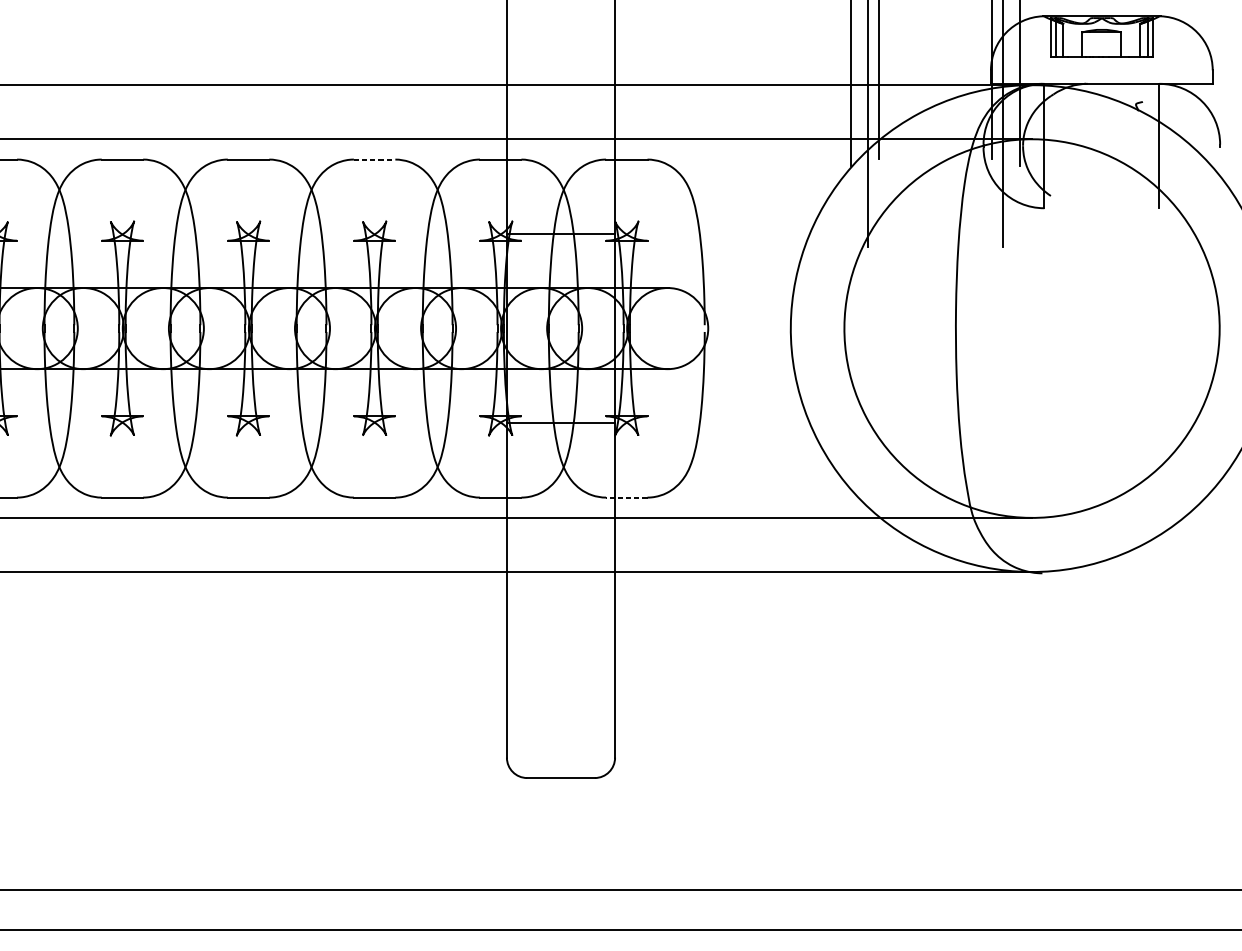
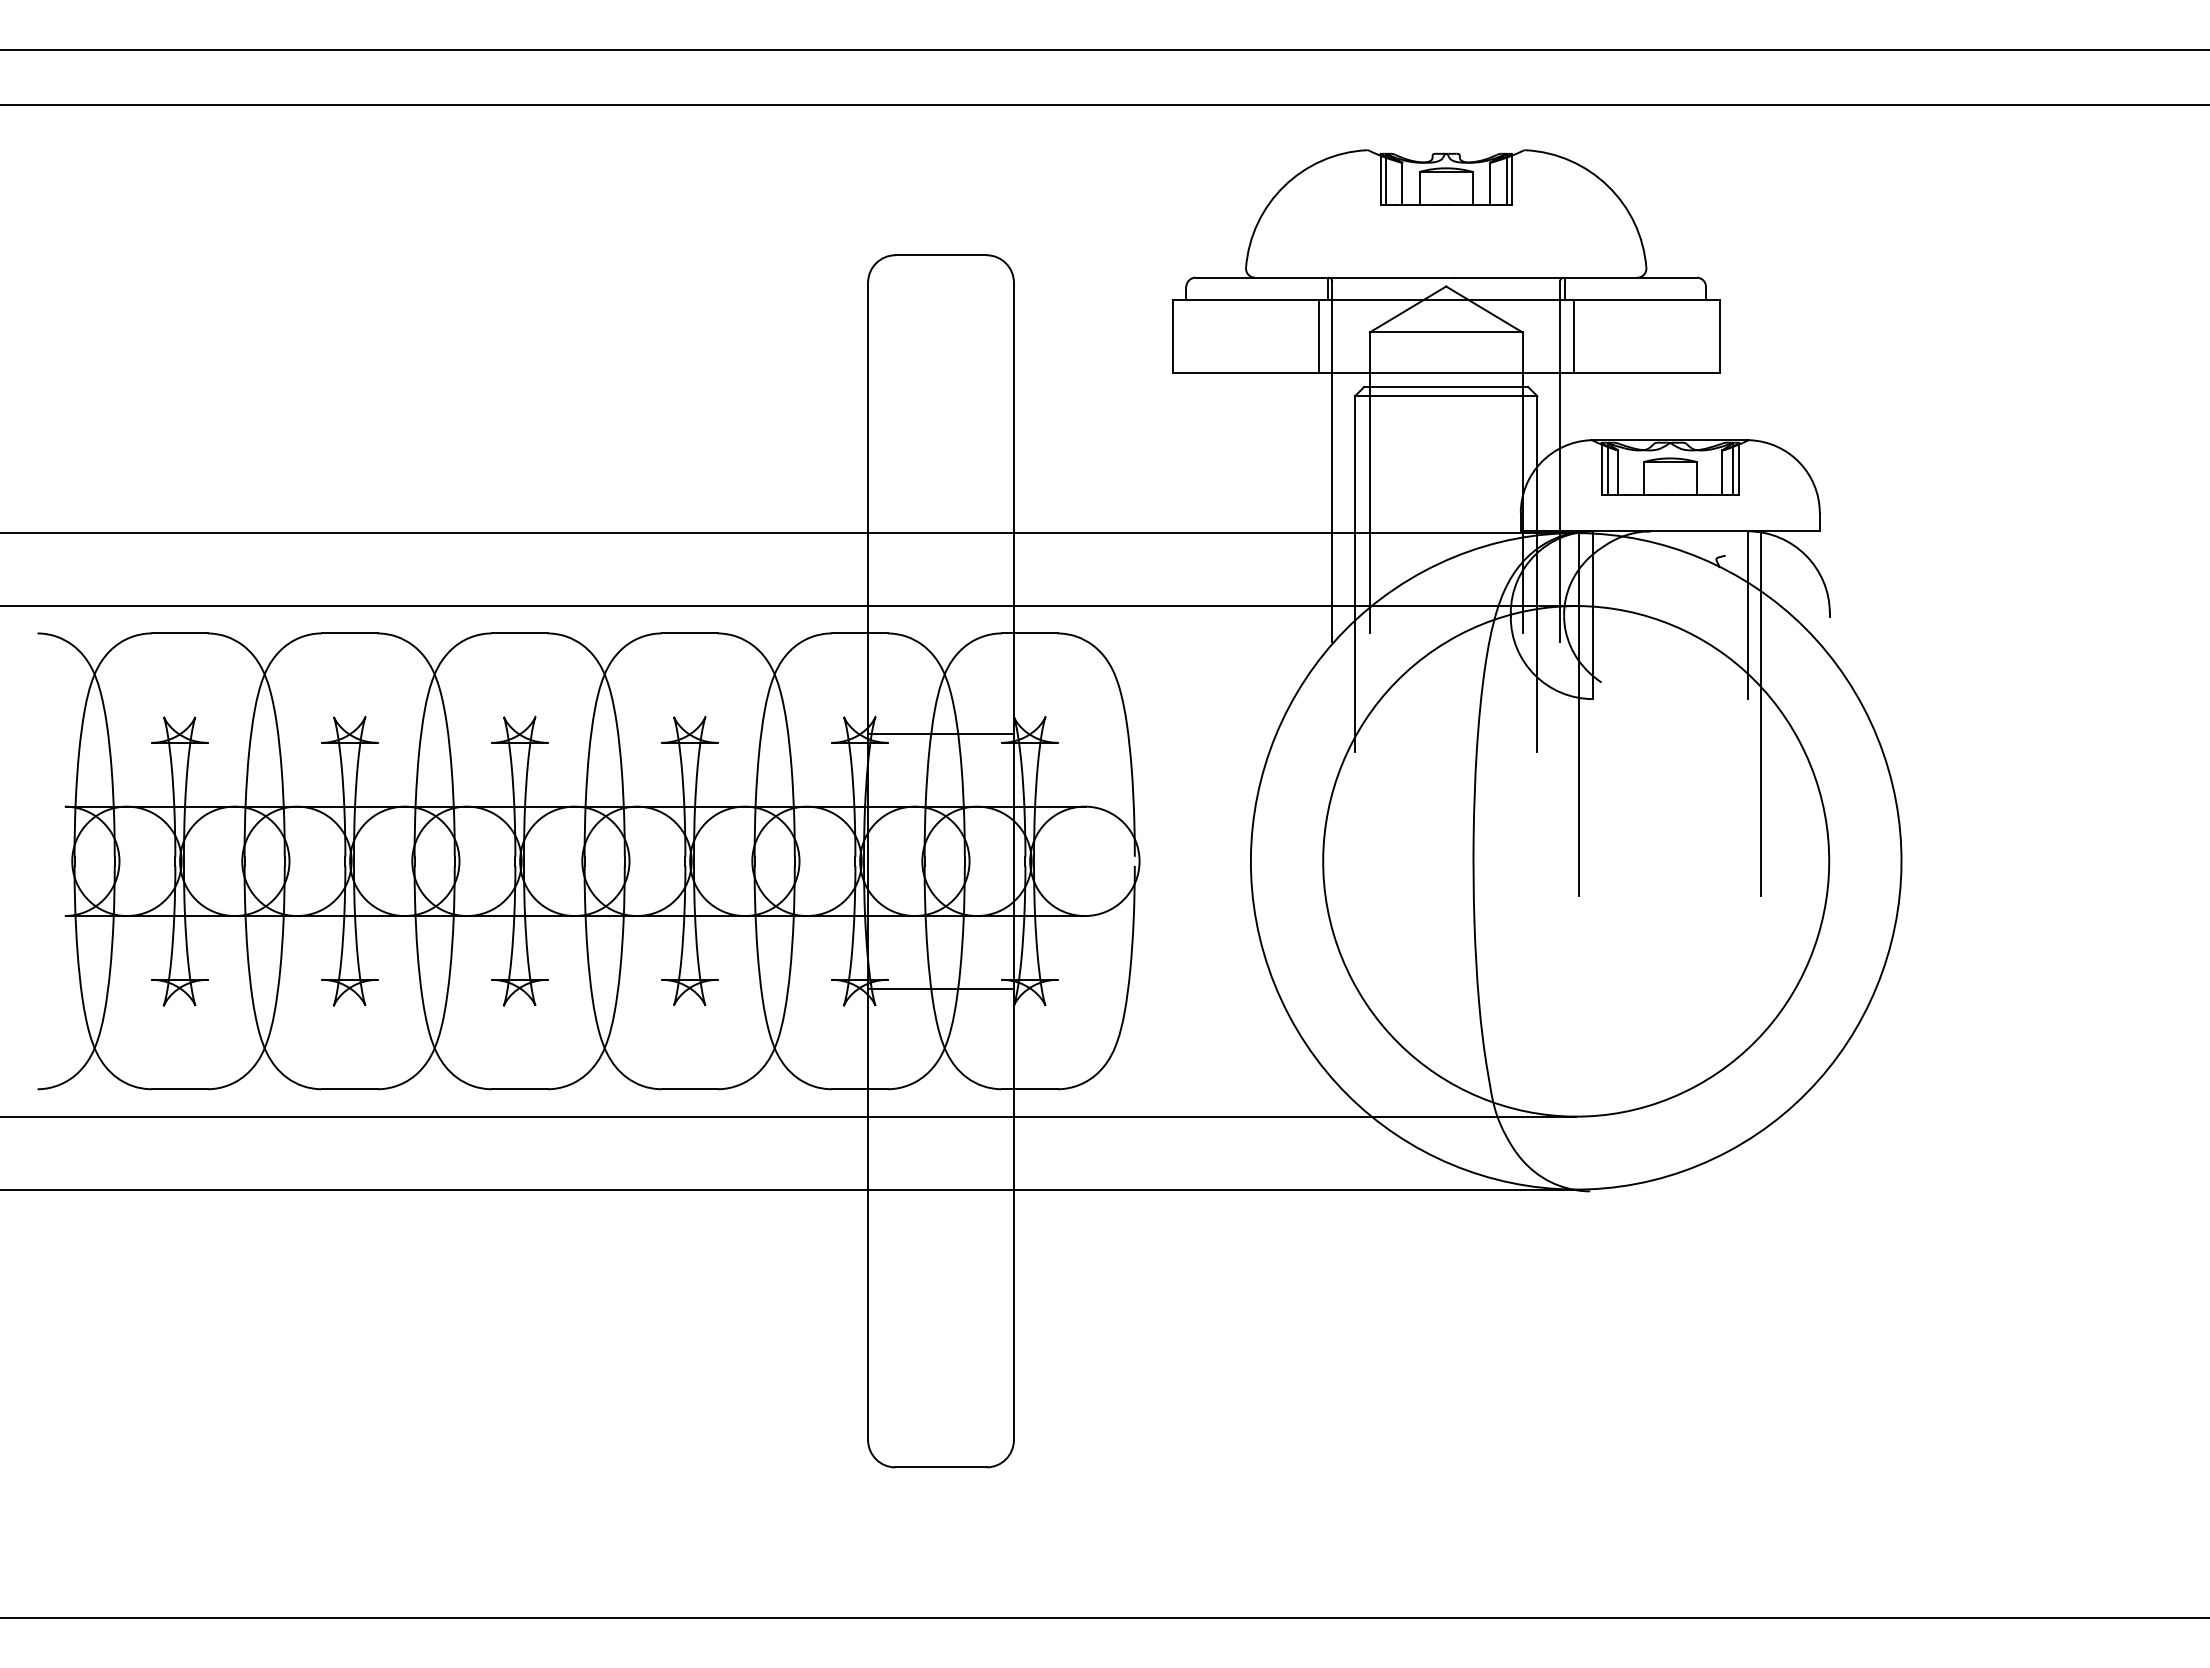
line: (374, 159) -> (689, 633), dashed -> solid
line: (1034, 218) -> (1579, 713), added
line: (1169, 218) -> (1761, 713), added
line: (626, 497) -> (1029, 1089), dashed -> solid

